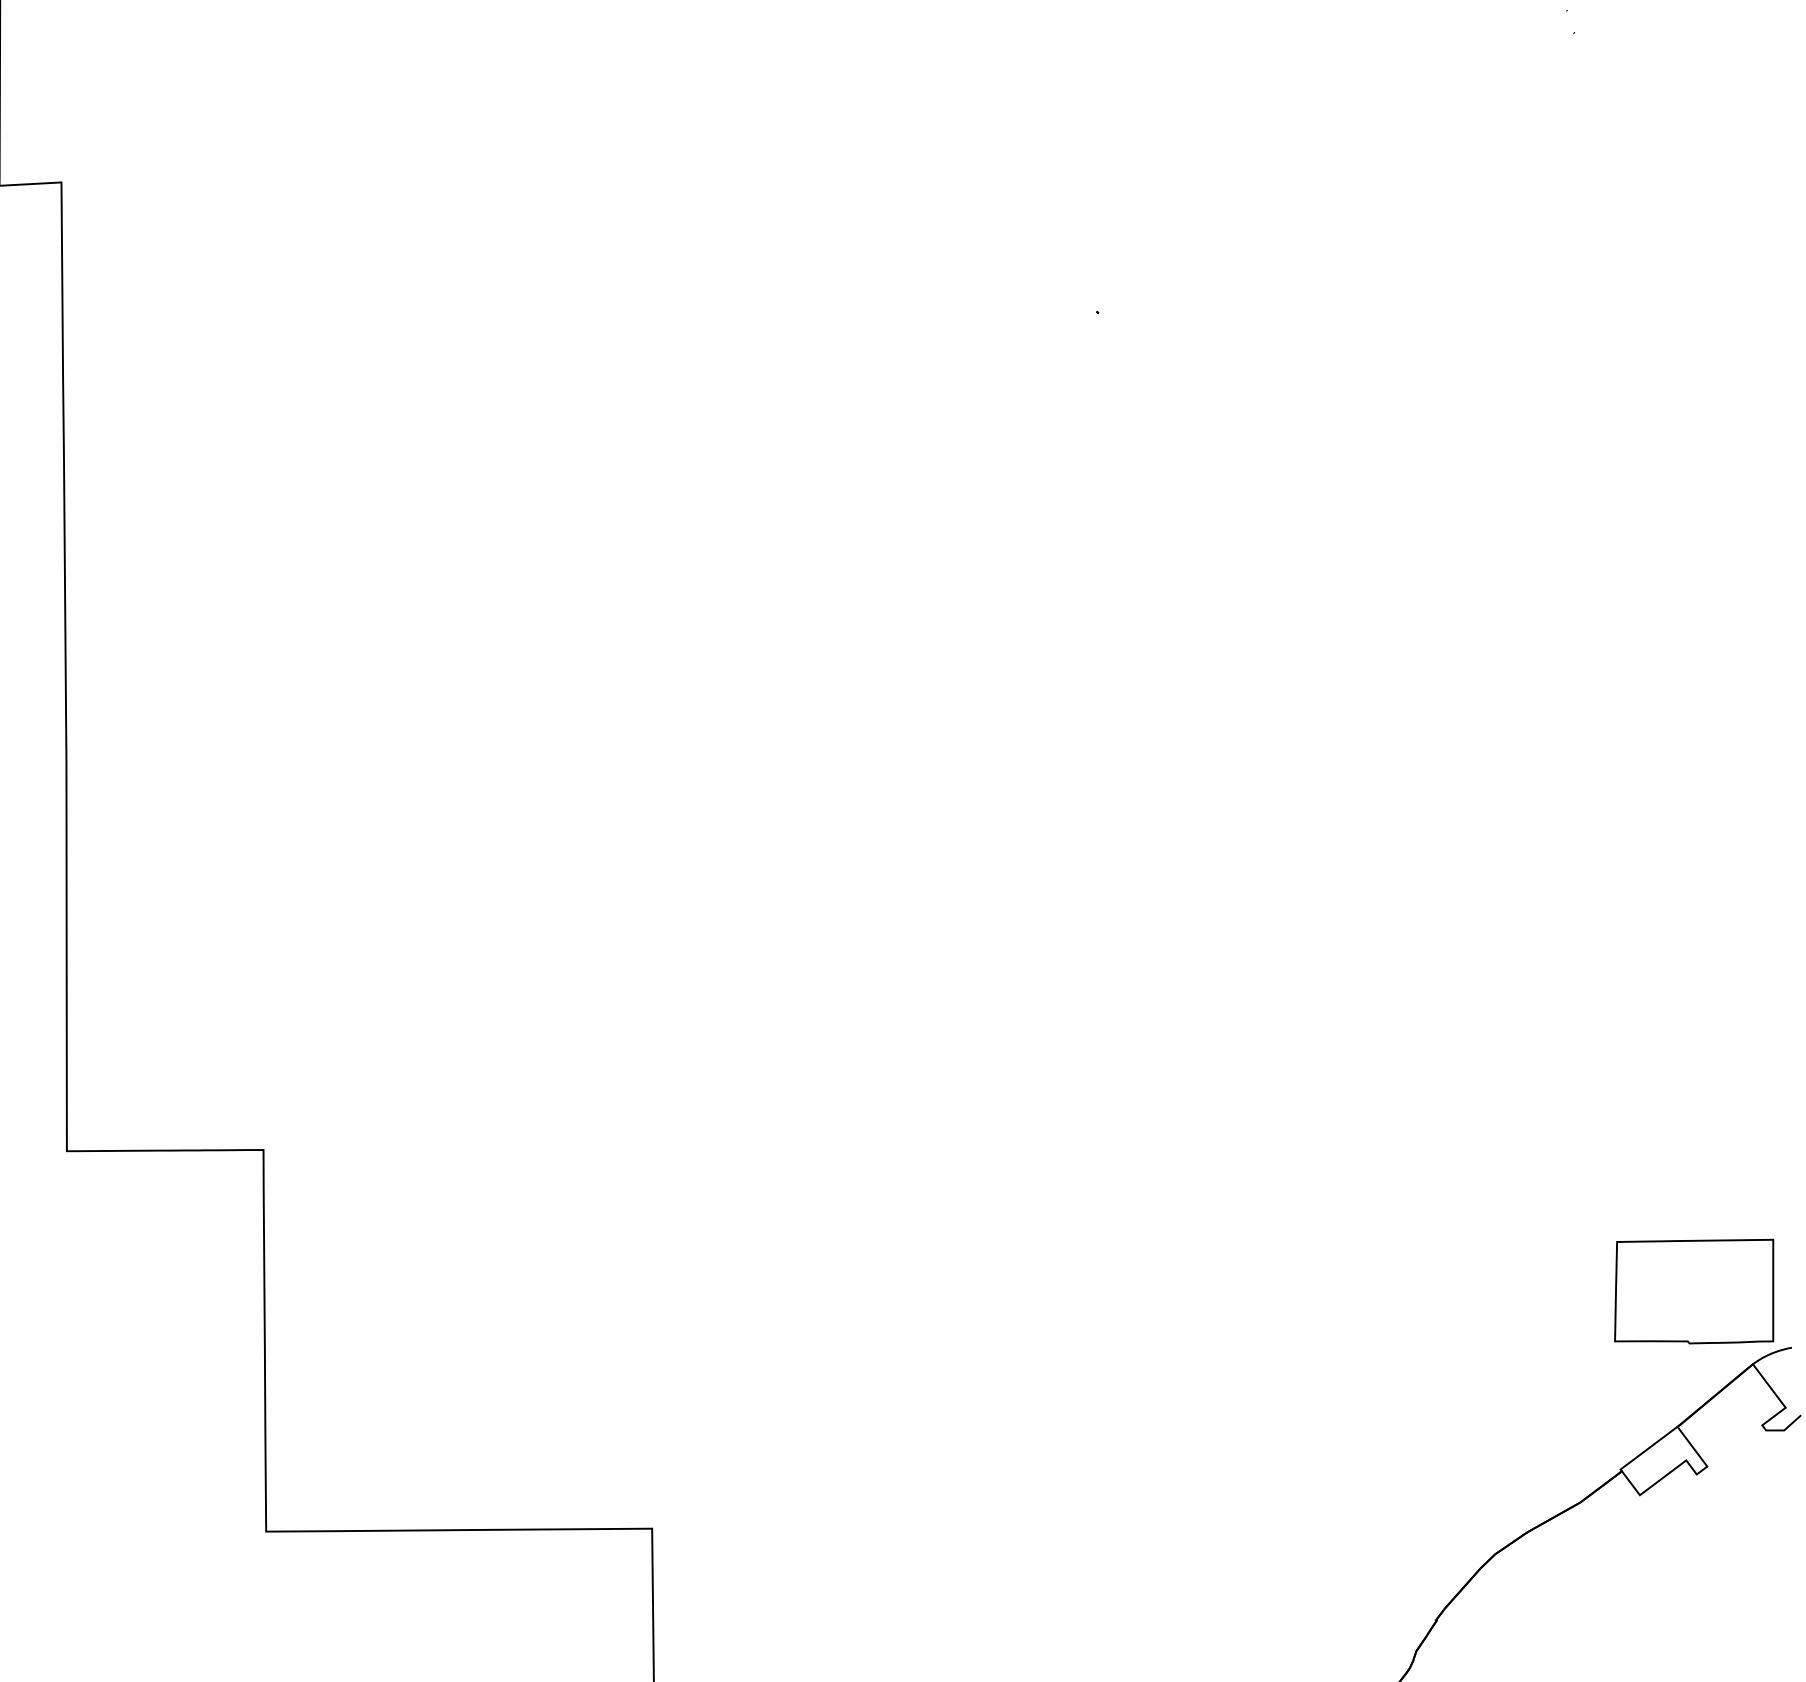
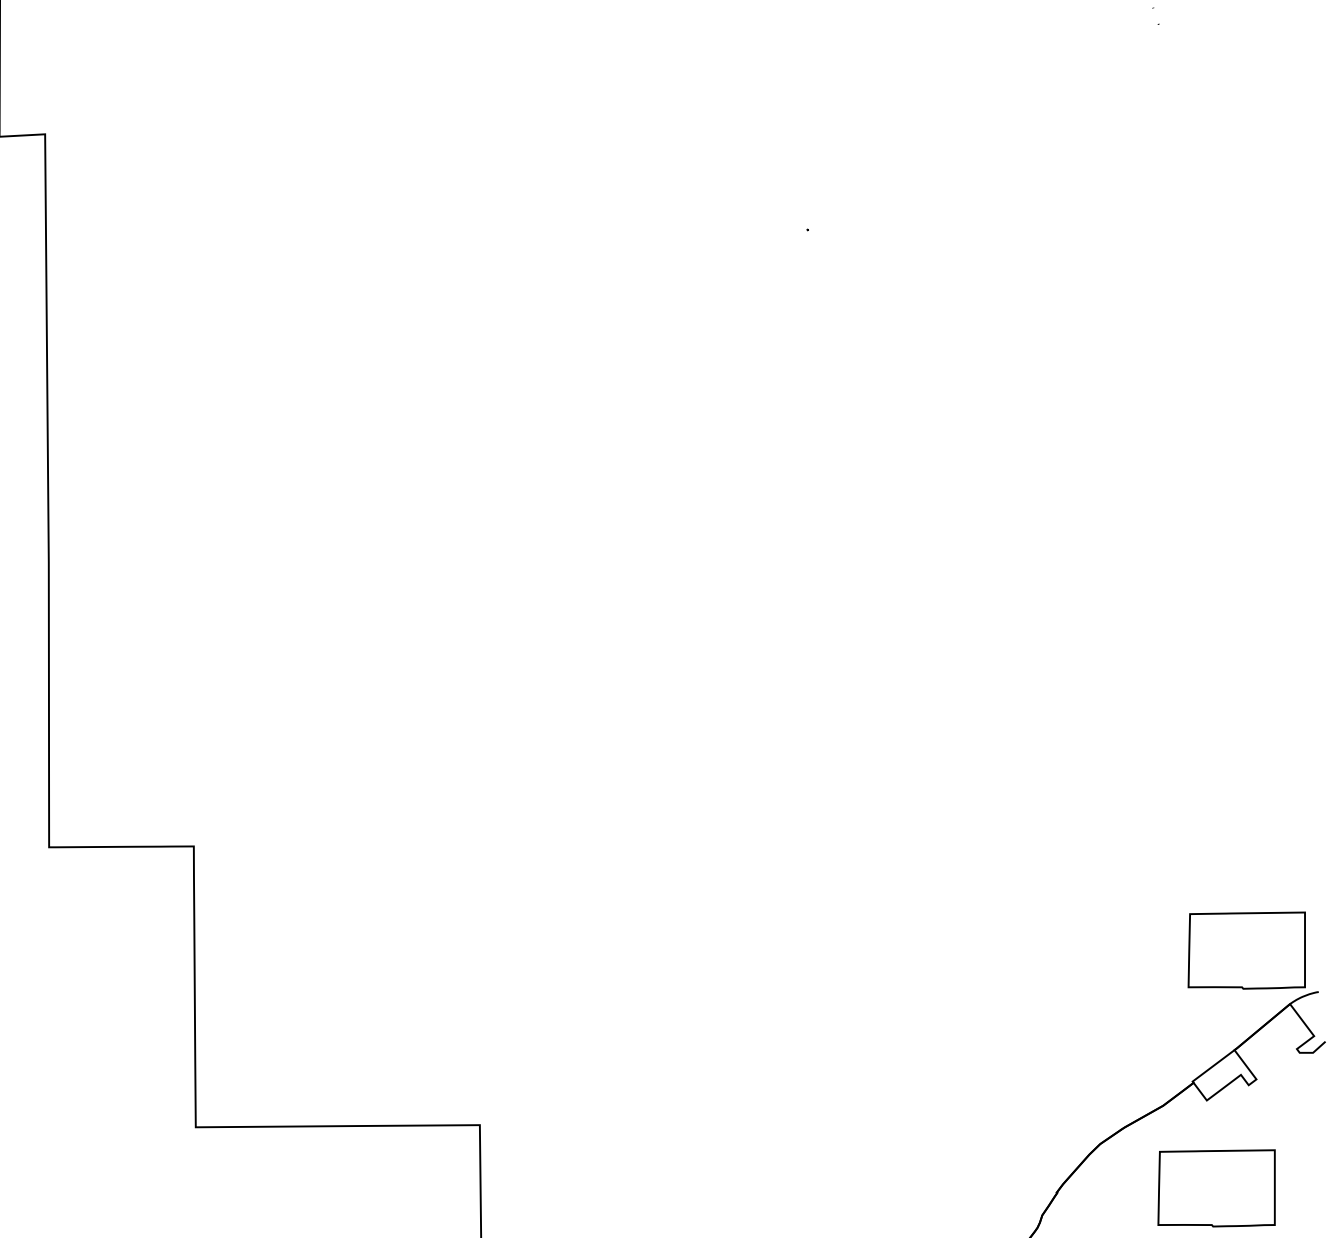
part: (1653, 1614) -> (1216, 1188), added

